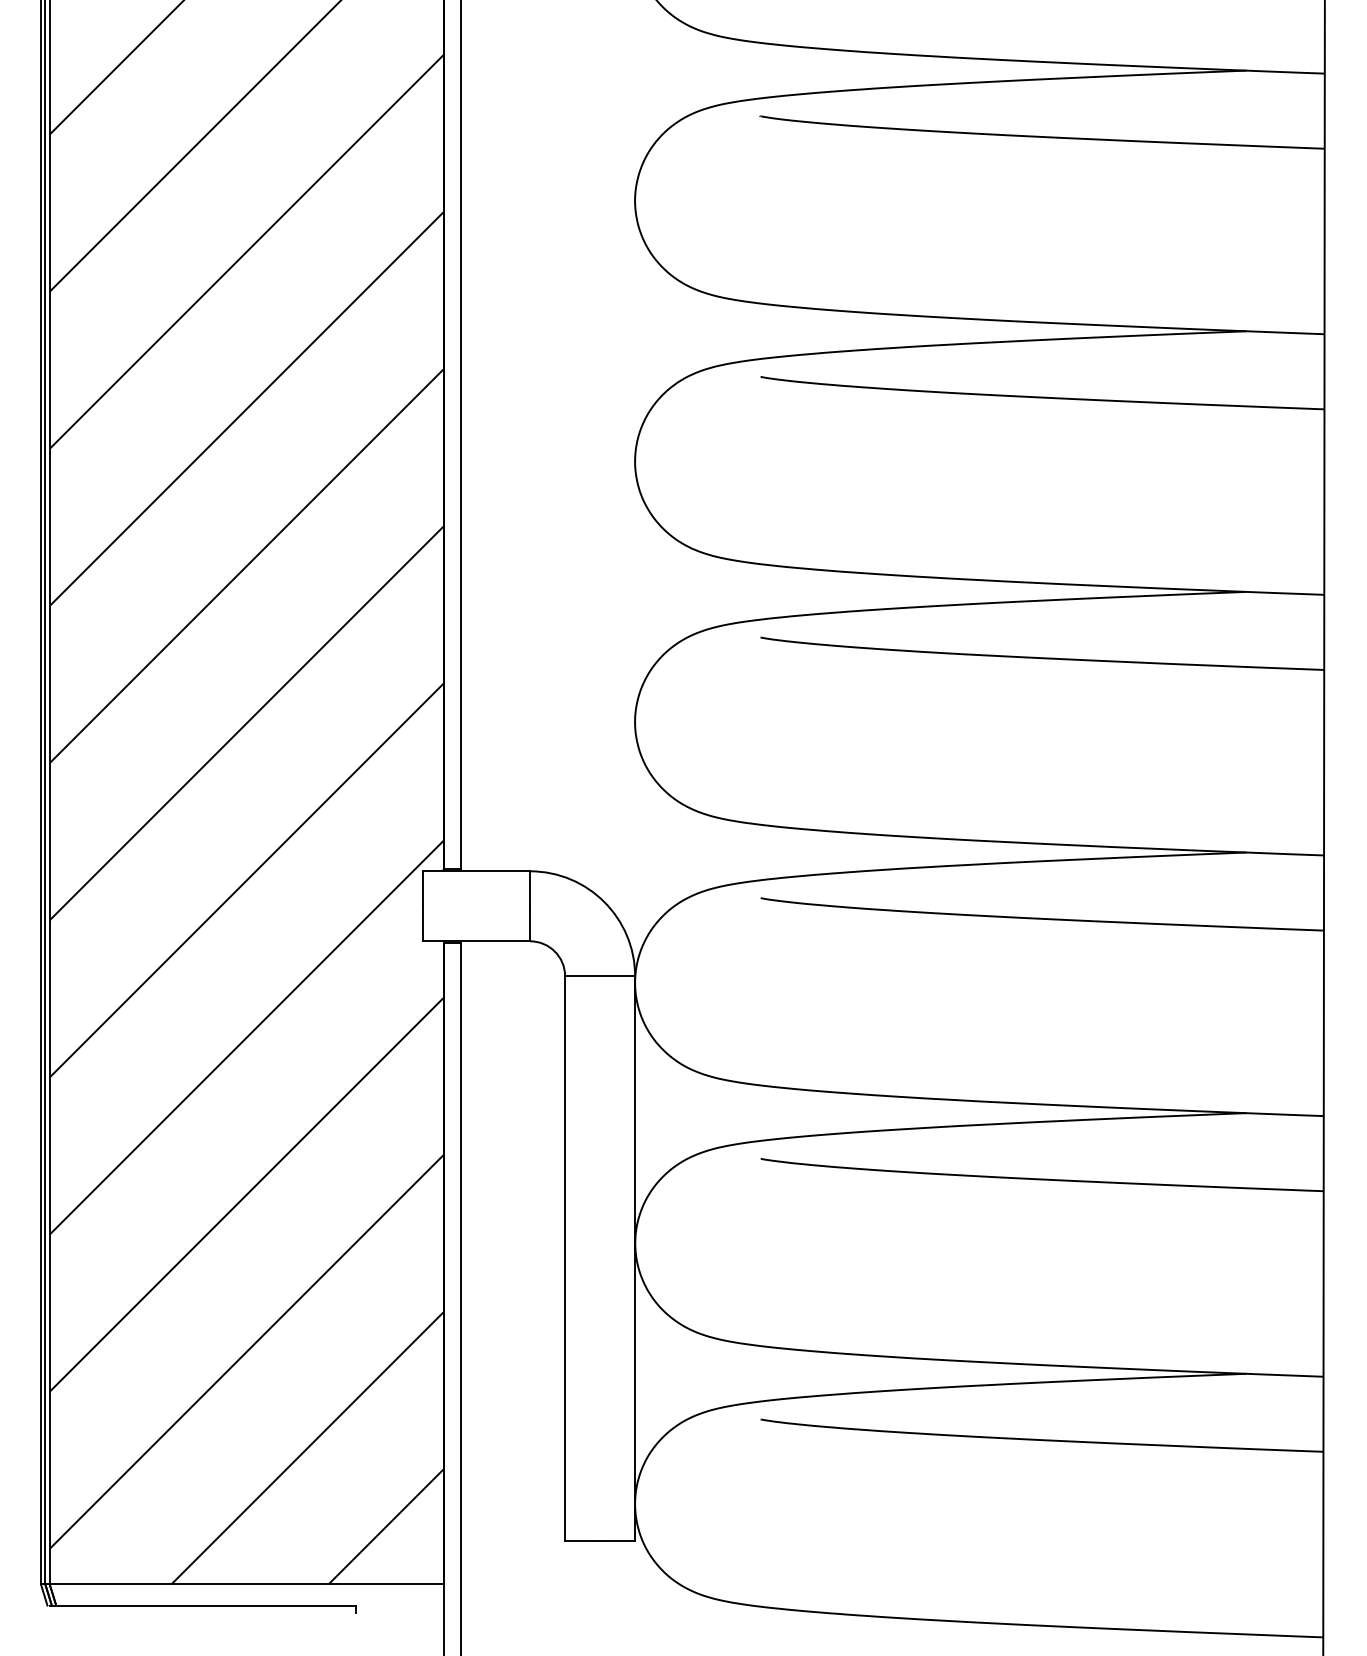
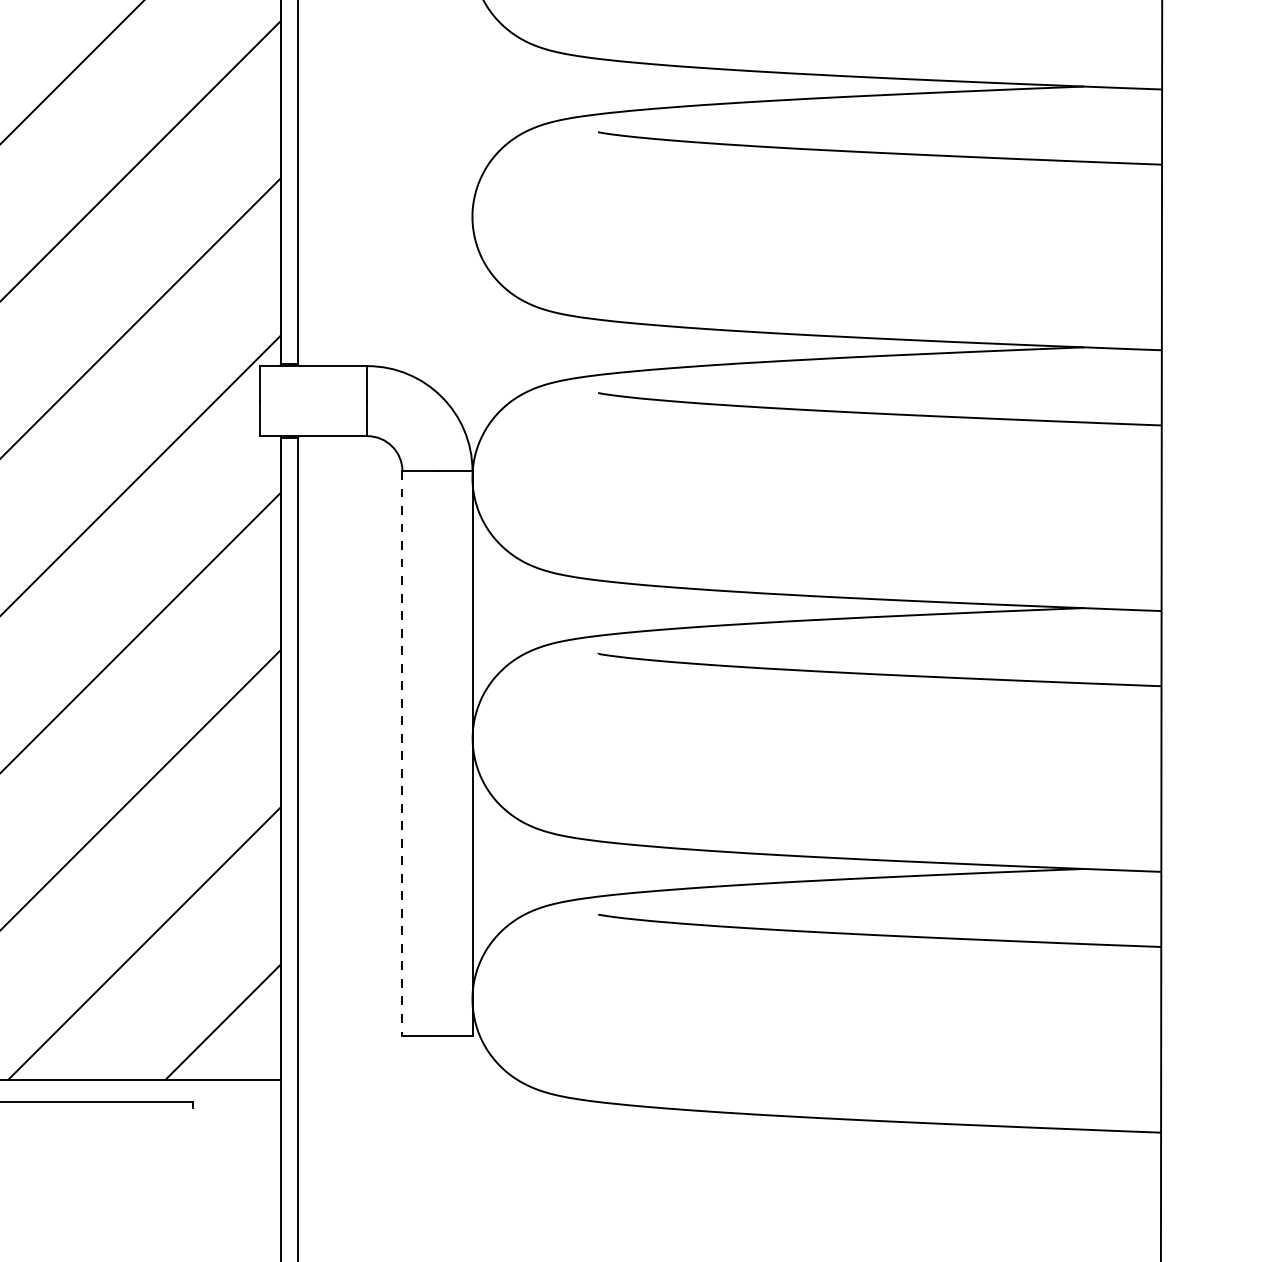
line: (565, 1258) -> (402, 753), solid -> dashed

